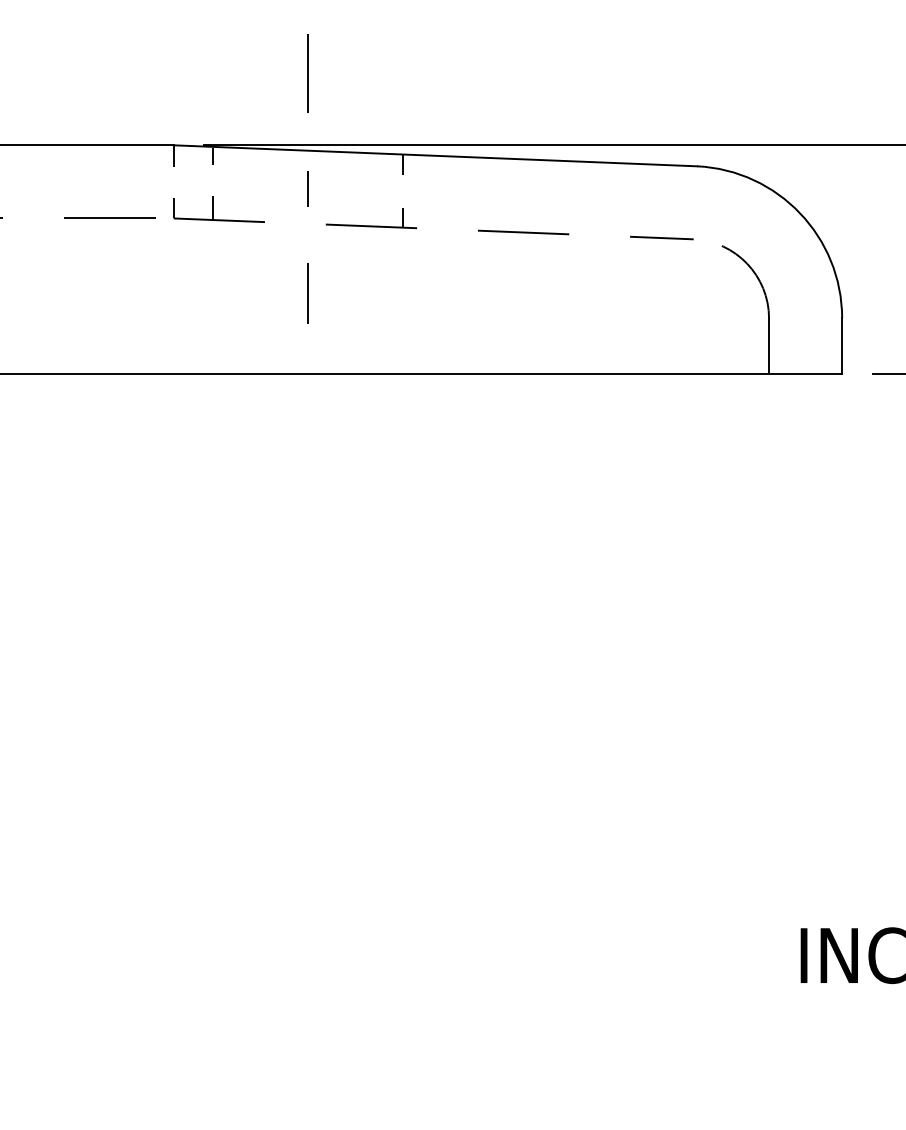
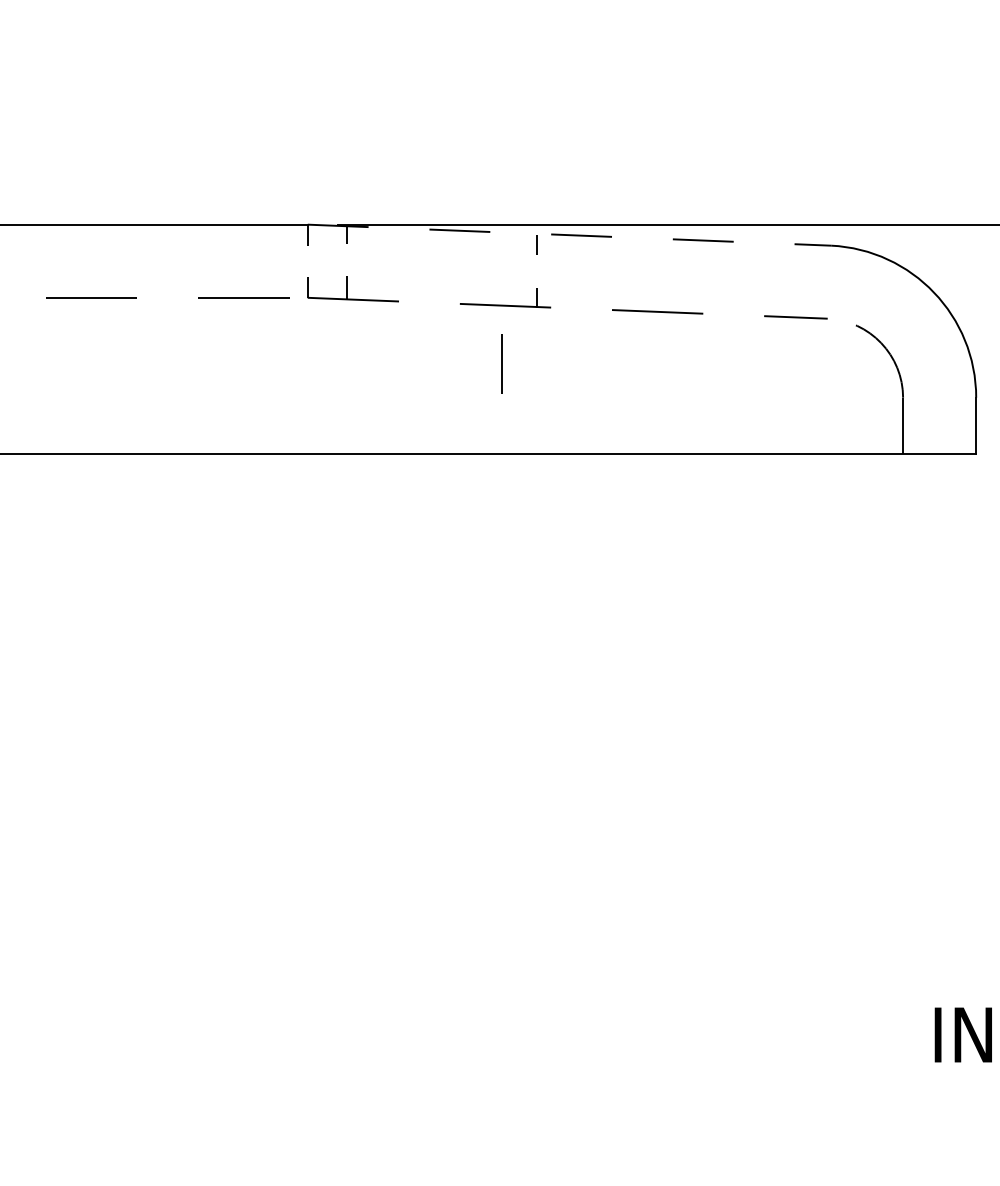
line: (307, 73) -> (441, 152), removed
line: (435, 156) -> (569, 235), solid -> dashed
line: (307, 189) -> (441, 268), removed
line: (307, 293) -> (501, 363), moved

